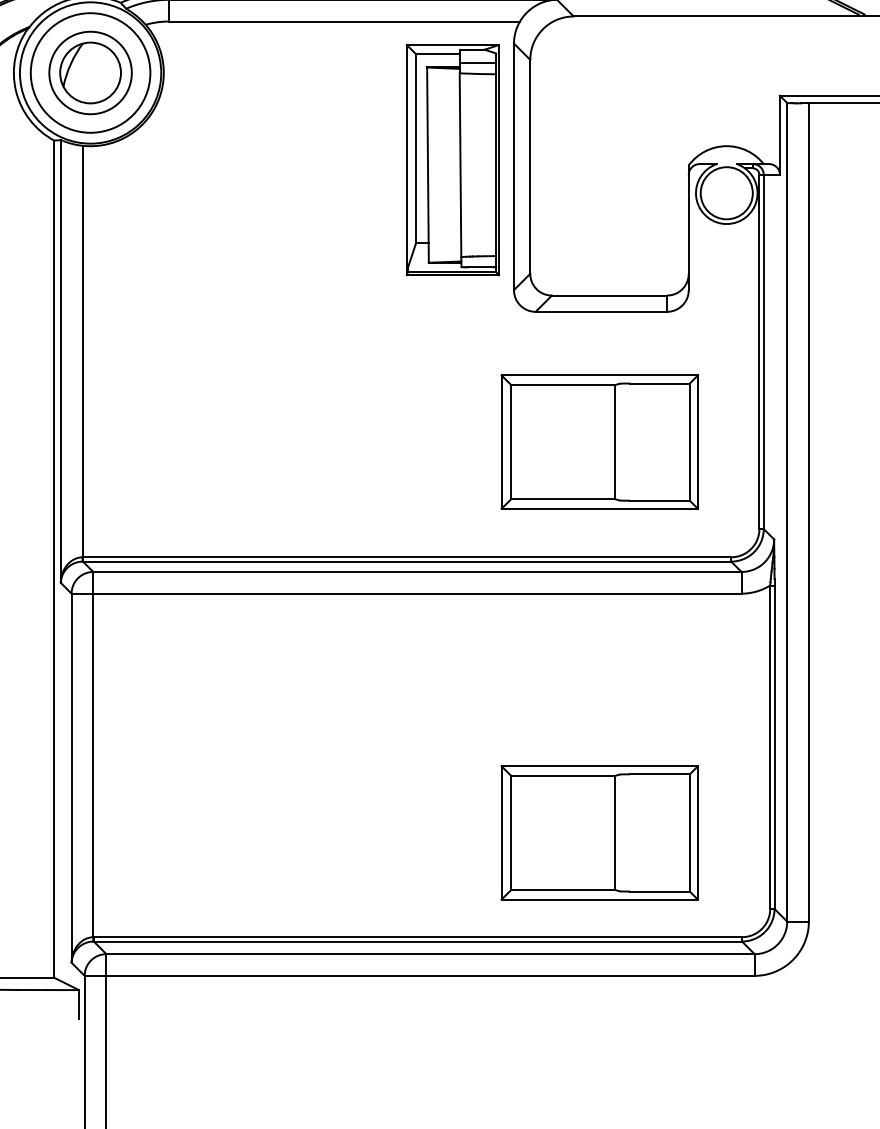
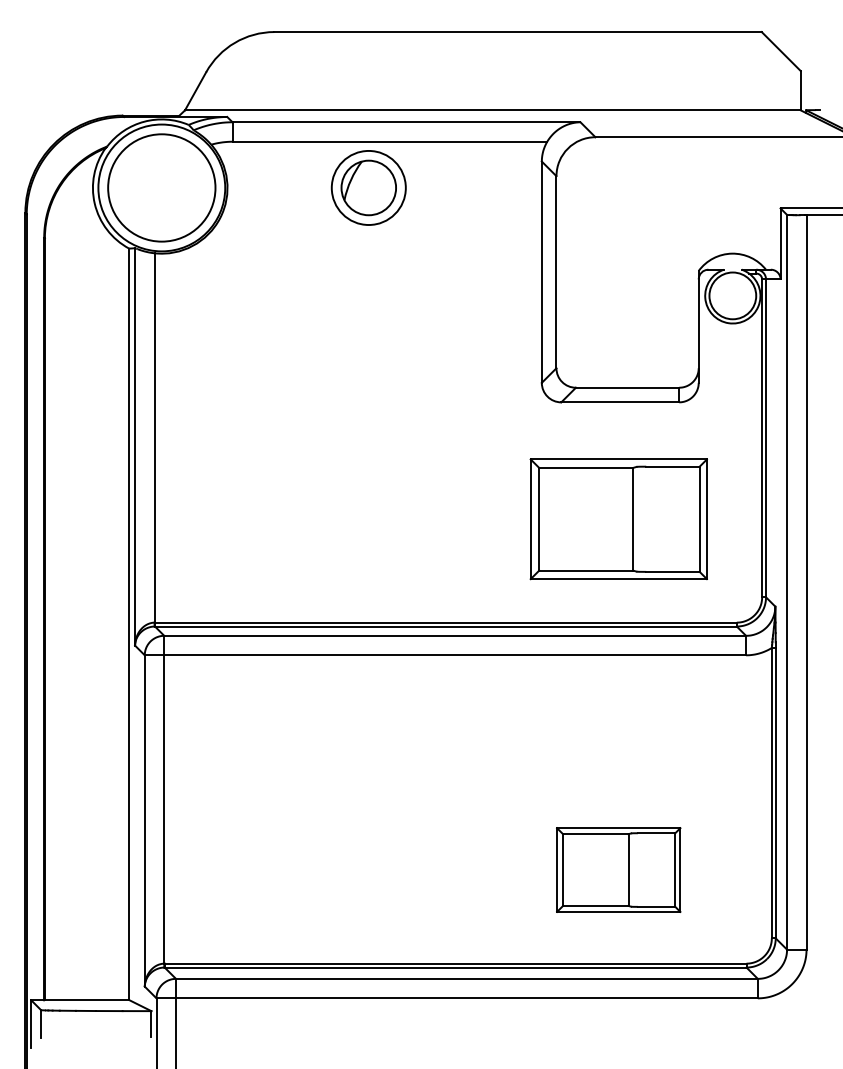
part: (90, 72) -> (368, 187), moved
part: (452, 159) -> (486, 265), removed
part: (599, 832) -> (618, 869), size x0.7

